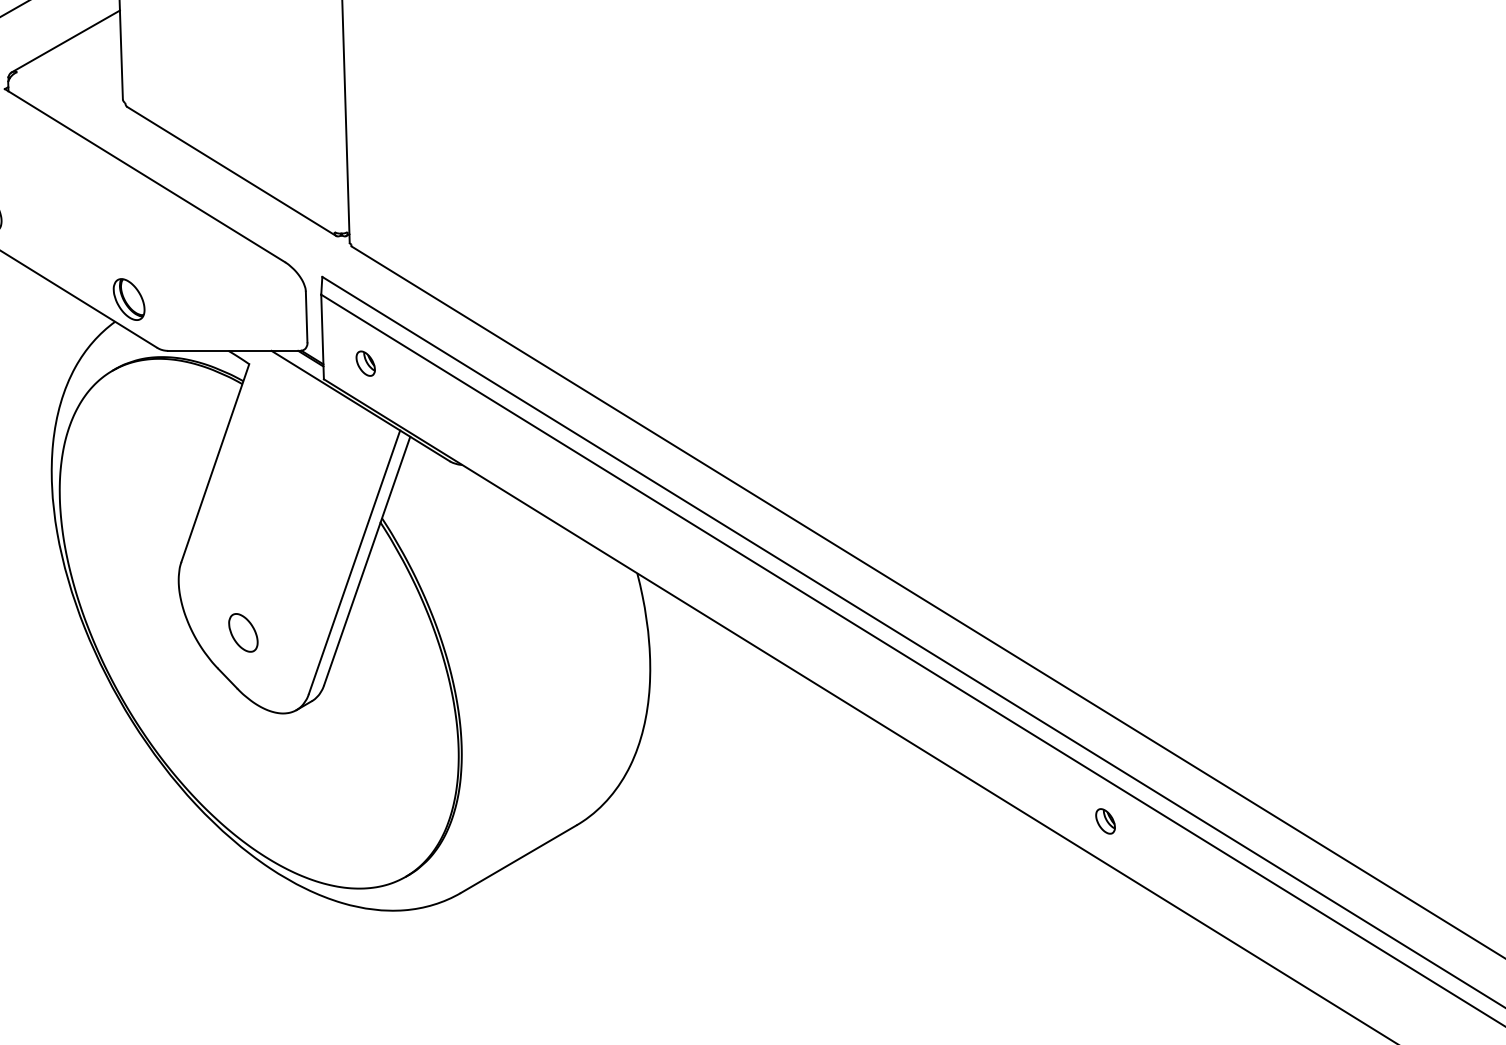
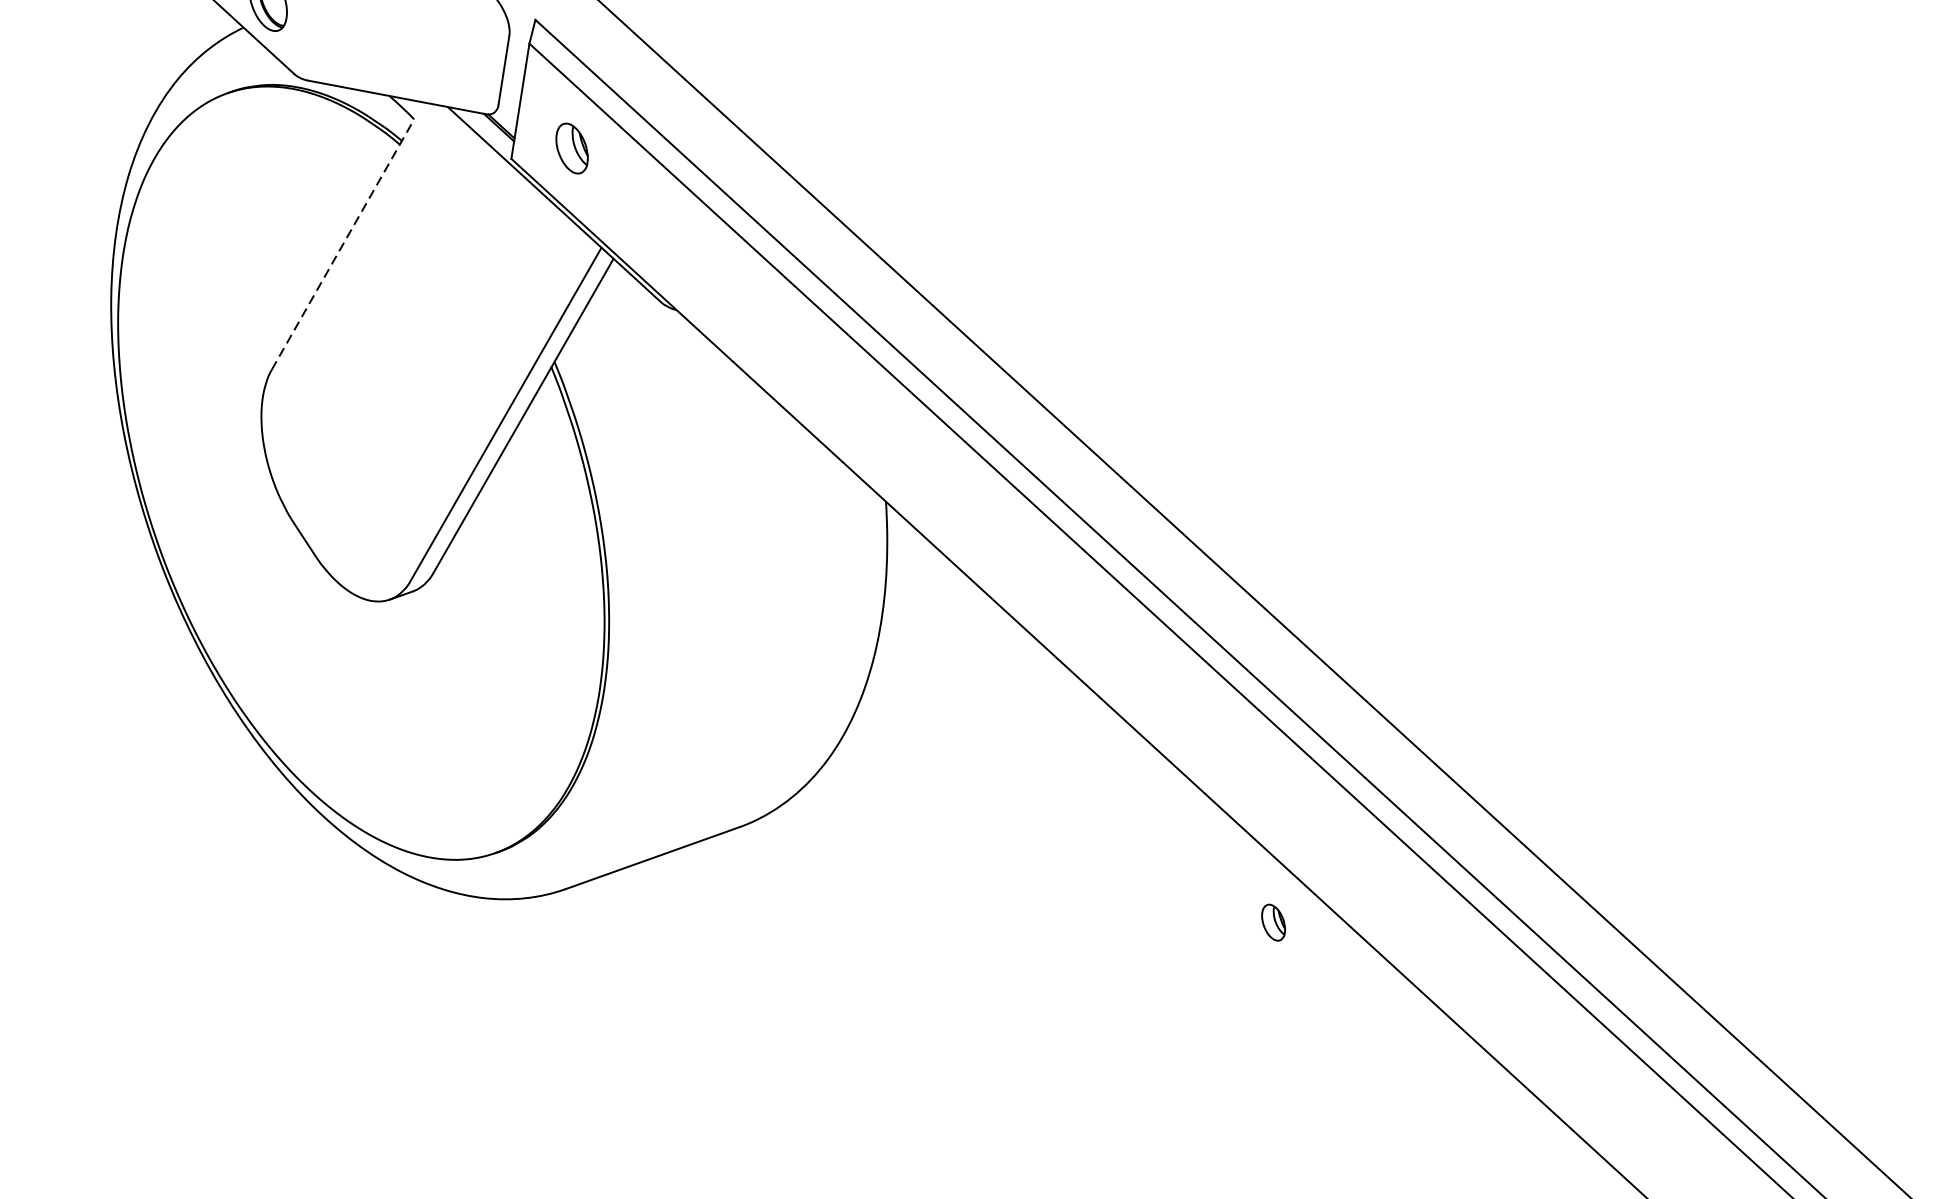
part: (365, 363) -> (571, 148), size x1.4
line: (215, 463) -> (343, 245), solid -> dashed
part: (243, 632) -> (337, 481), removed
part: (1105, 821) -> (1273, 922), moved

